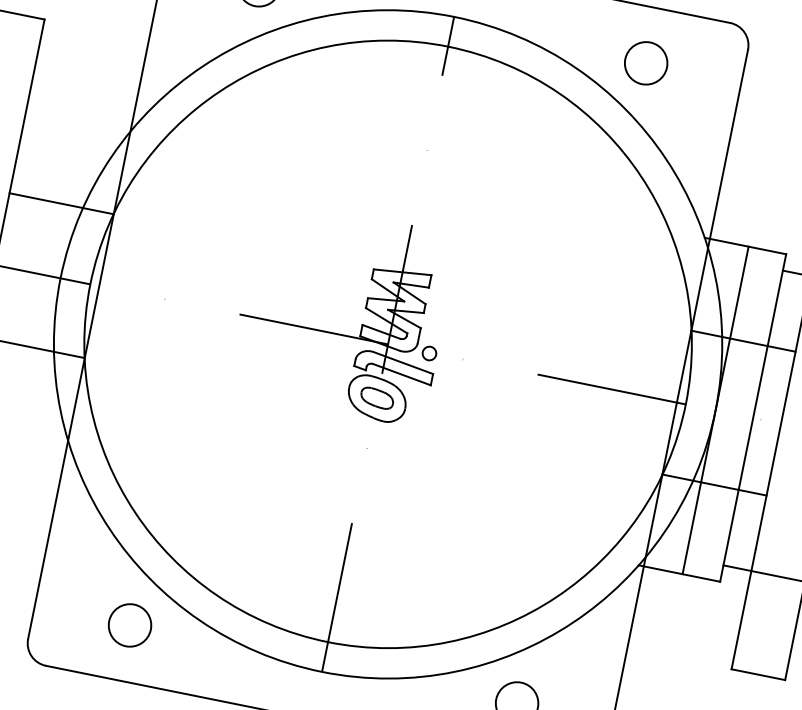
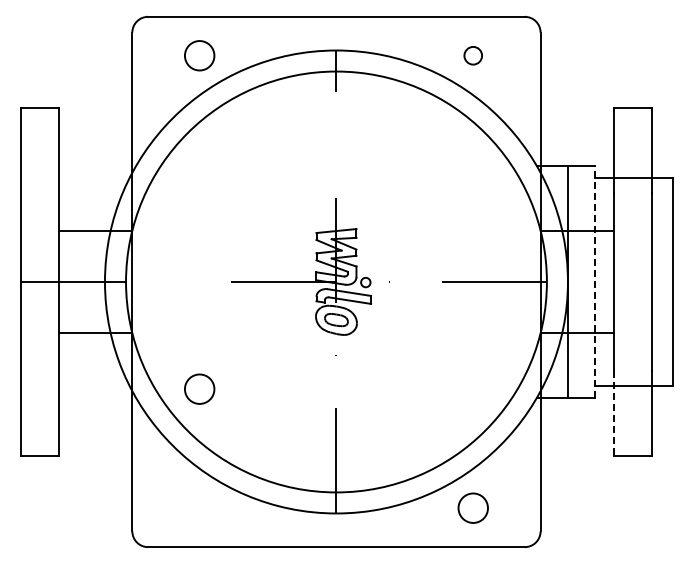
circle: (645, 62) -> (472, 55), size x0.6
line: (753, 418) -> (594, 282), solid -> dashed
line: (743, 609) -> (614, 413), solid -> dashed
circle: (129, 624) -> (199, 388), moved

